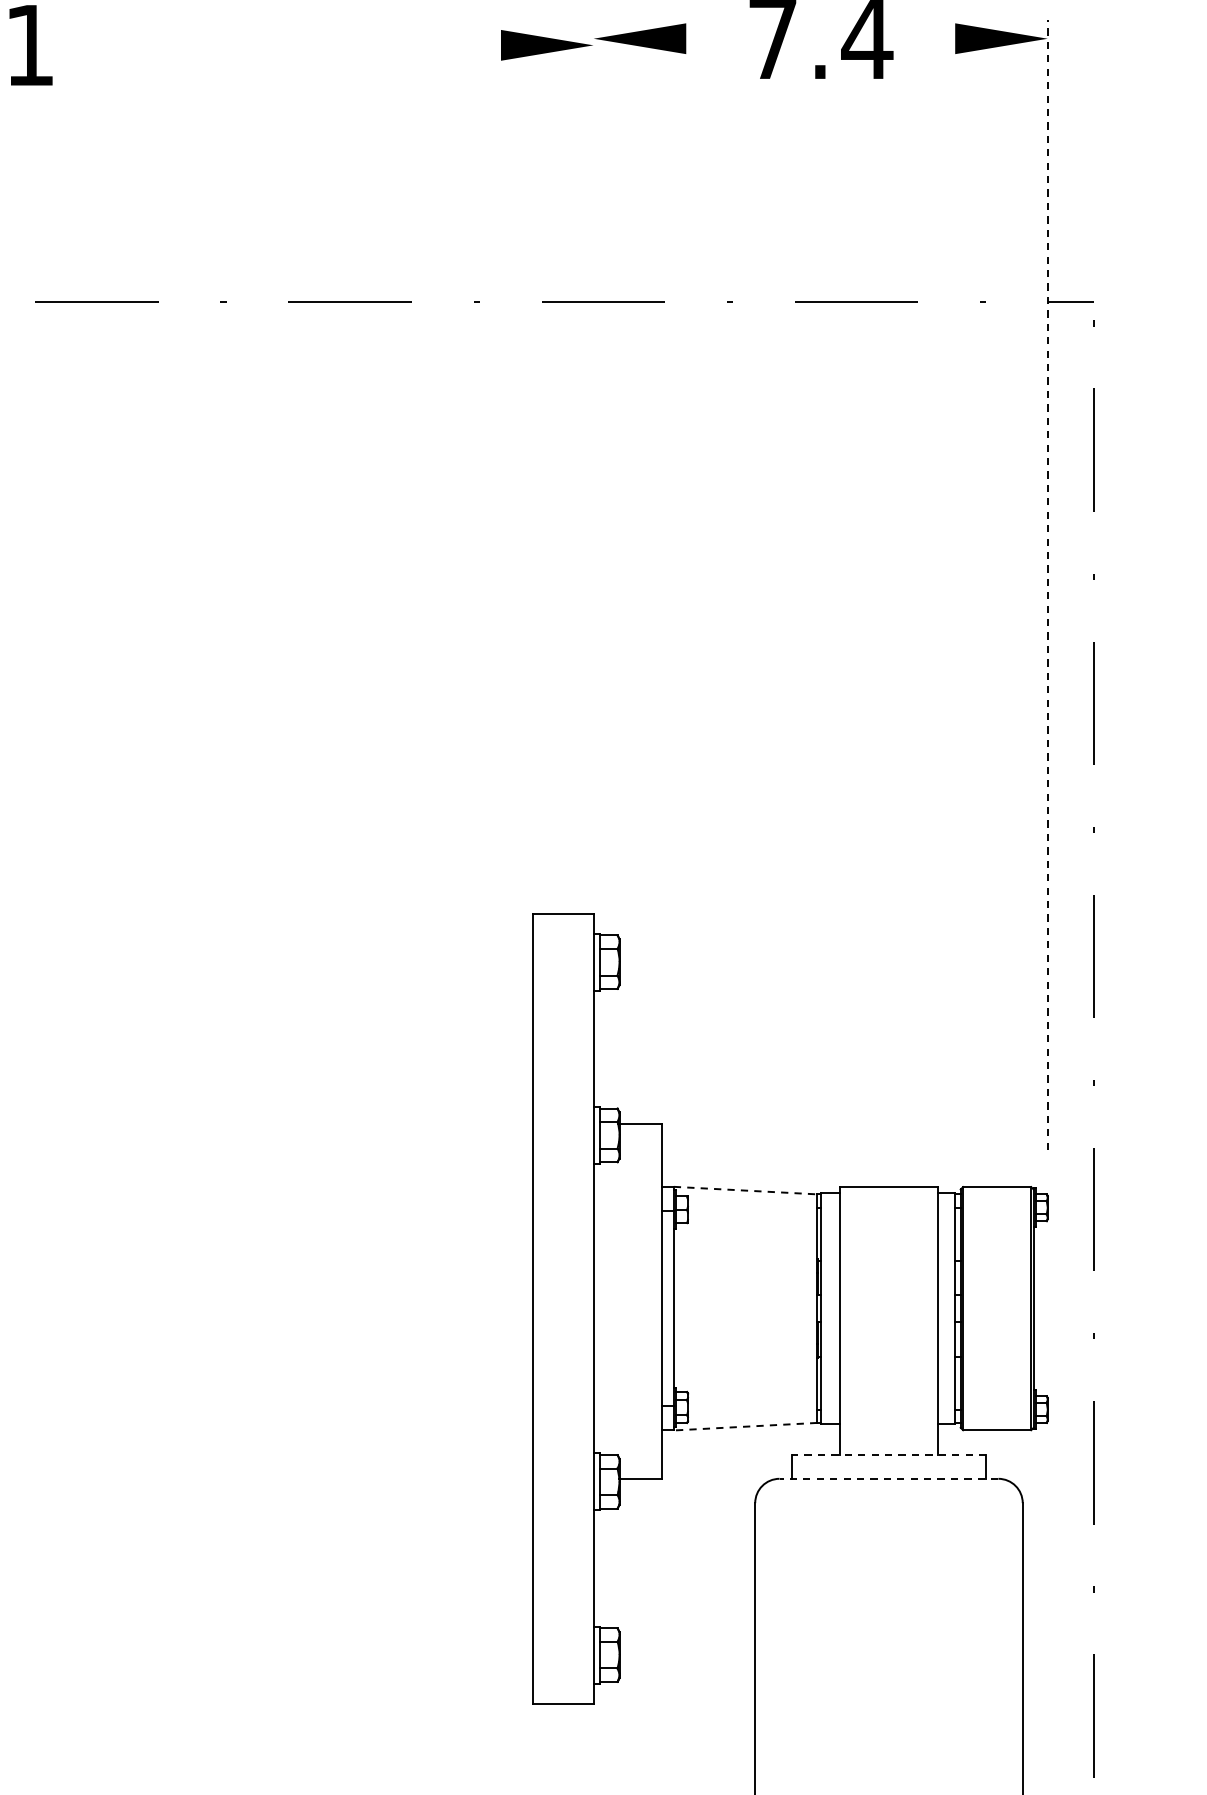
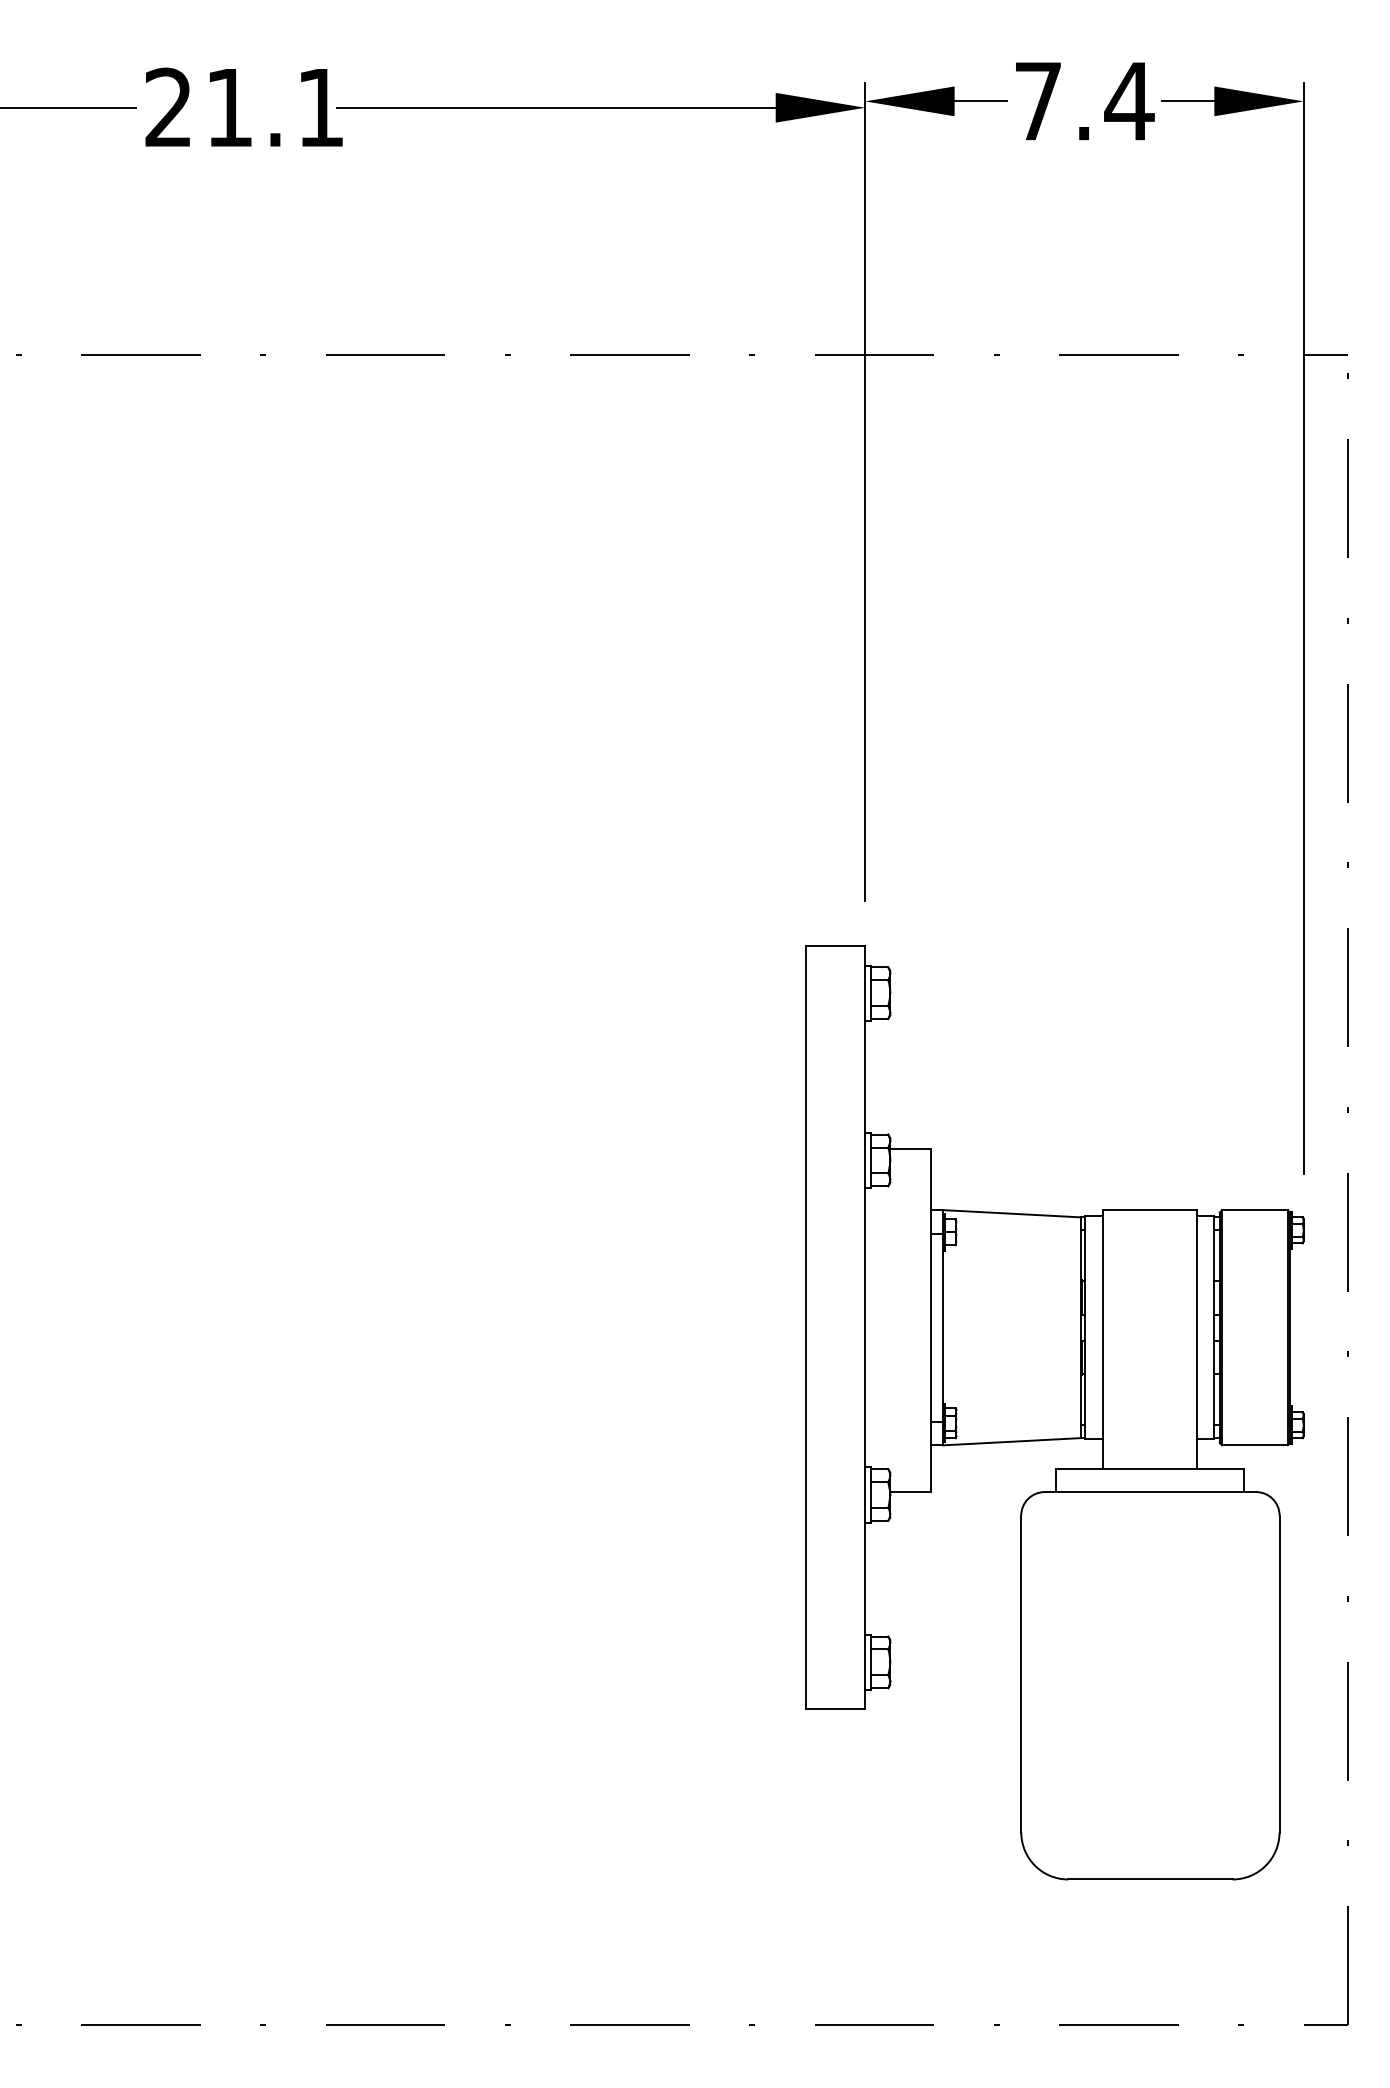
line: (713, 38) -> (980, 101), added
line: (927, 38) -> (1187, 101), added
line: (273, 45) -> (556, 107), added
line: (593, 443) -> (865, 492), added
line: (1047, 584) -> (1303, 628), dashed -> solid
line: (746, 1190) -> (1012, 1213), dashed -> solid
line: (745, 1426) -> (1011, 1441), dashed -> solid
line: (889, 1454) -> (1150, 1468), dashed -> solid
line: (889, 1479) -> (1150, 1492), dashed -> solid

